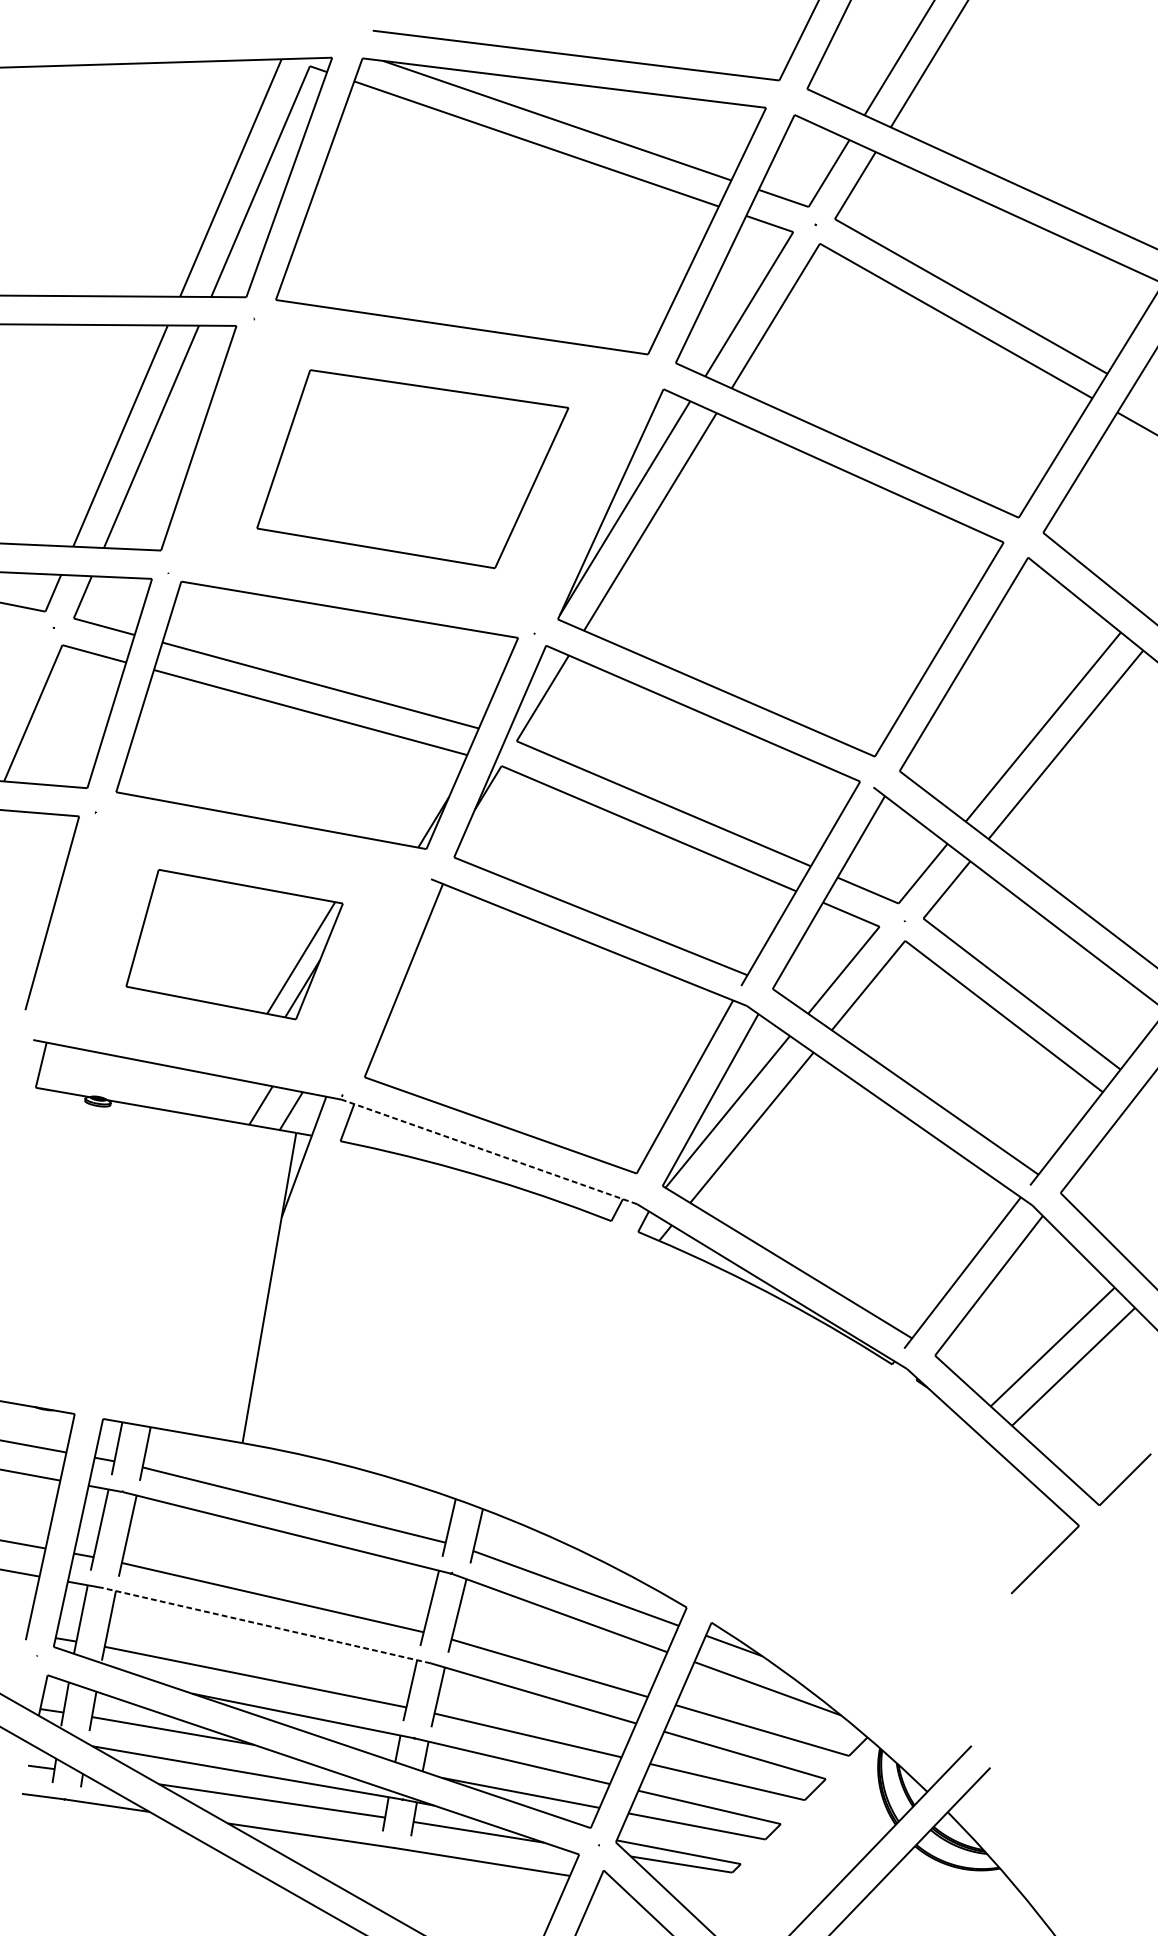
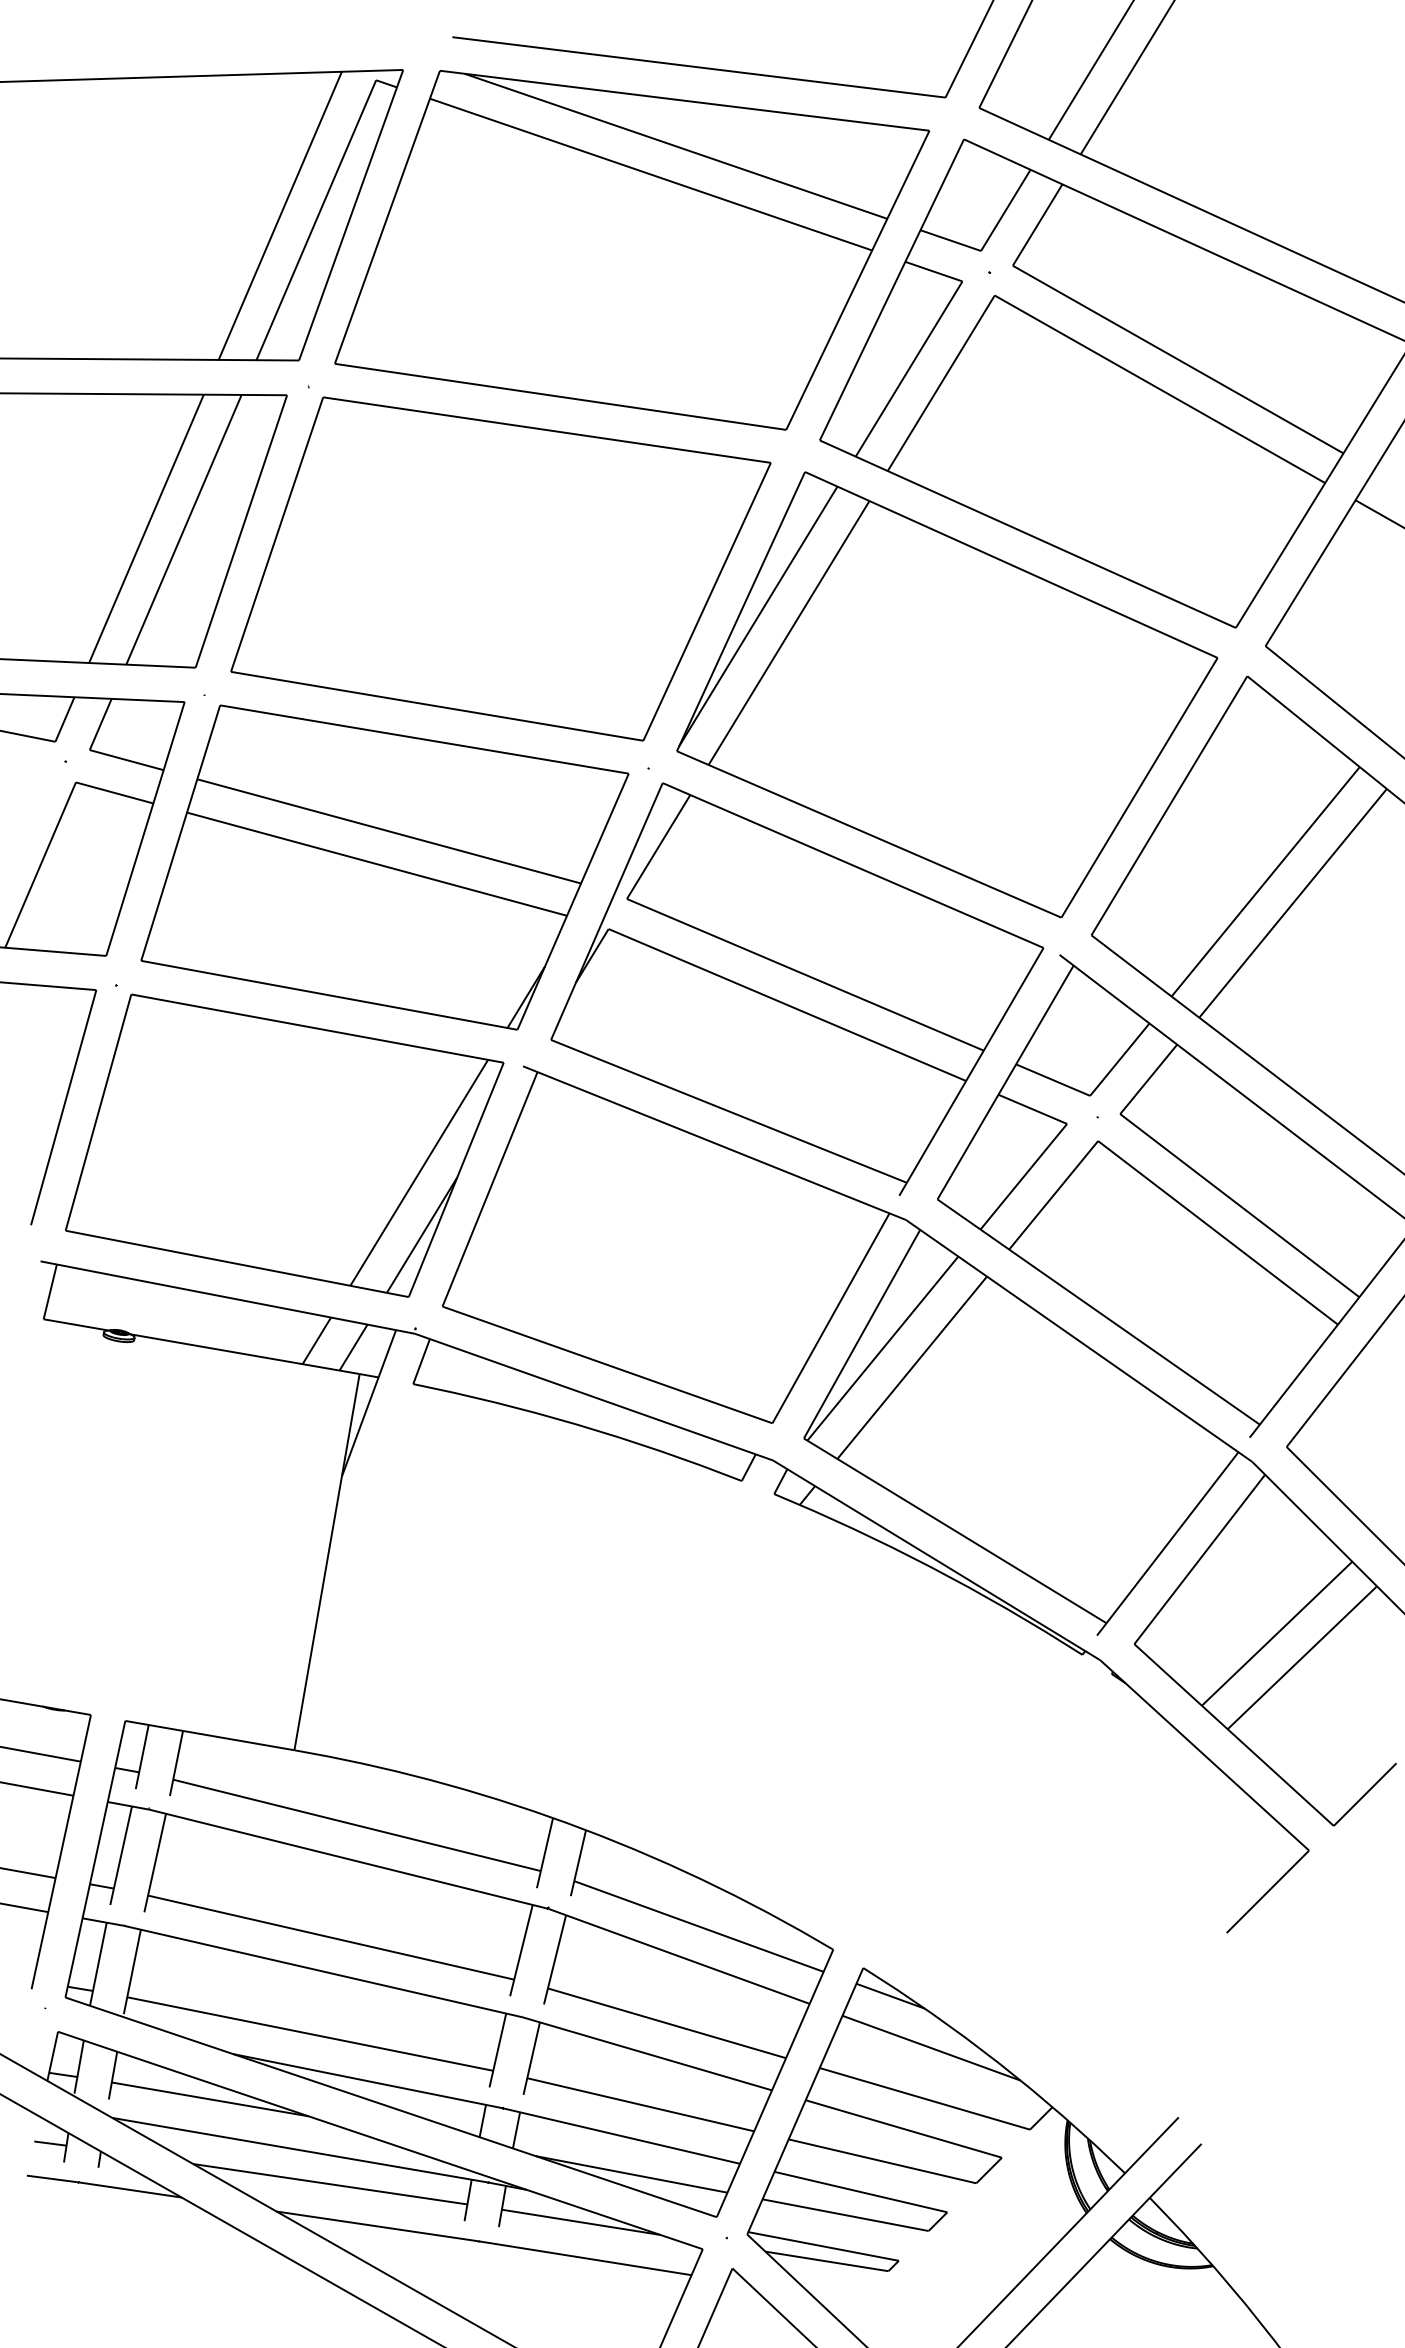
part: (412, 468) -> (500, 568), size x1.43
part: (234, 944) -> (284, 1145), size x1.67
line: (489, 1152) -> (594, 1397), dashed -> solid
line: (266, 1625) -> (323, 1971), dashed -> solid

